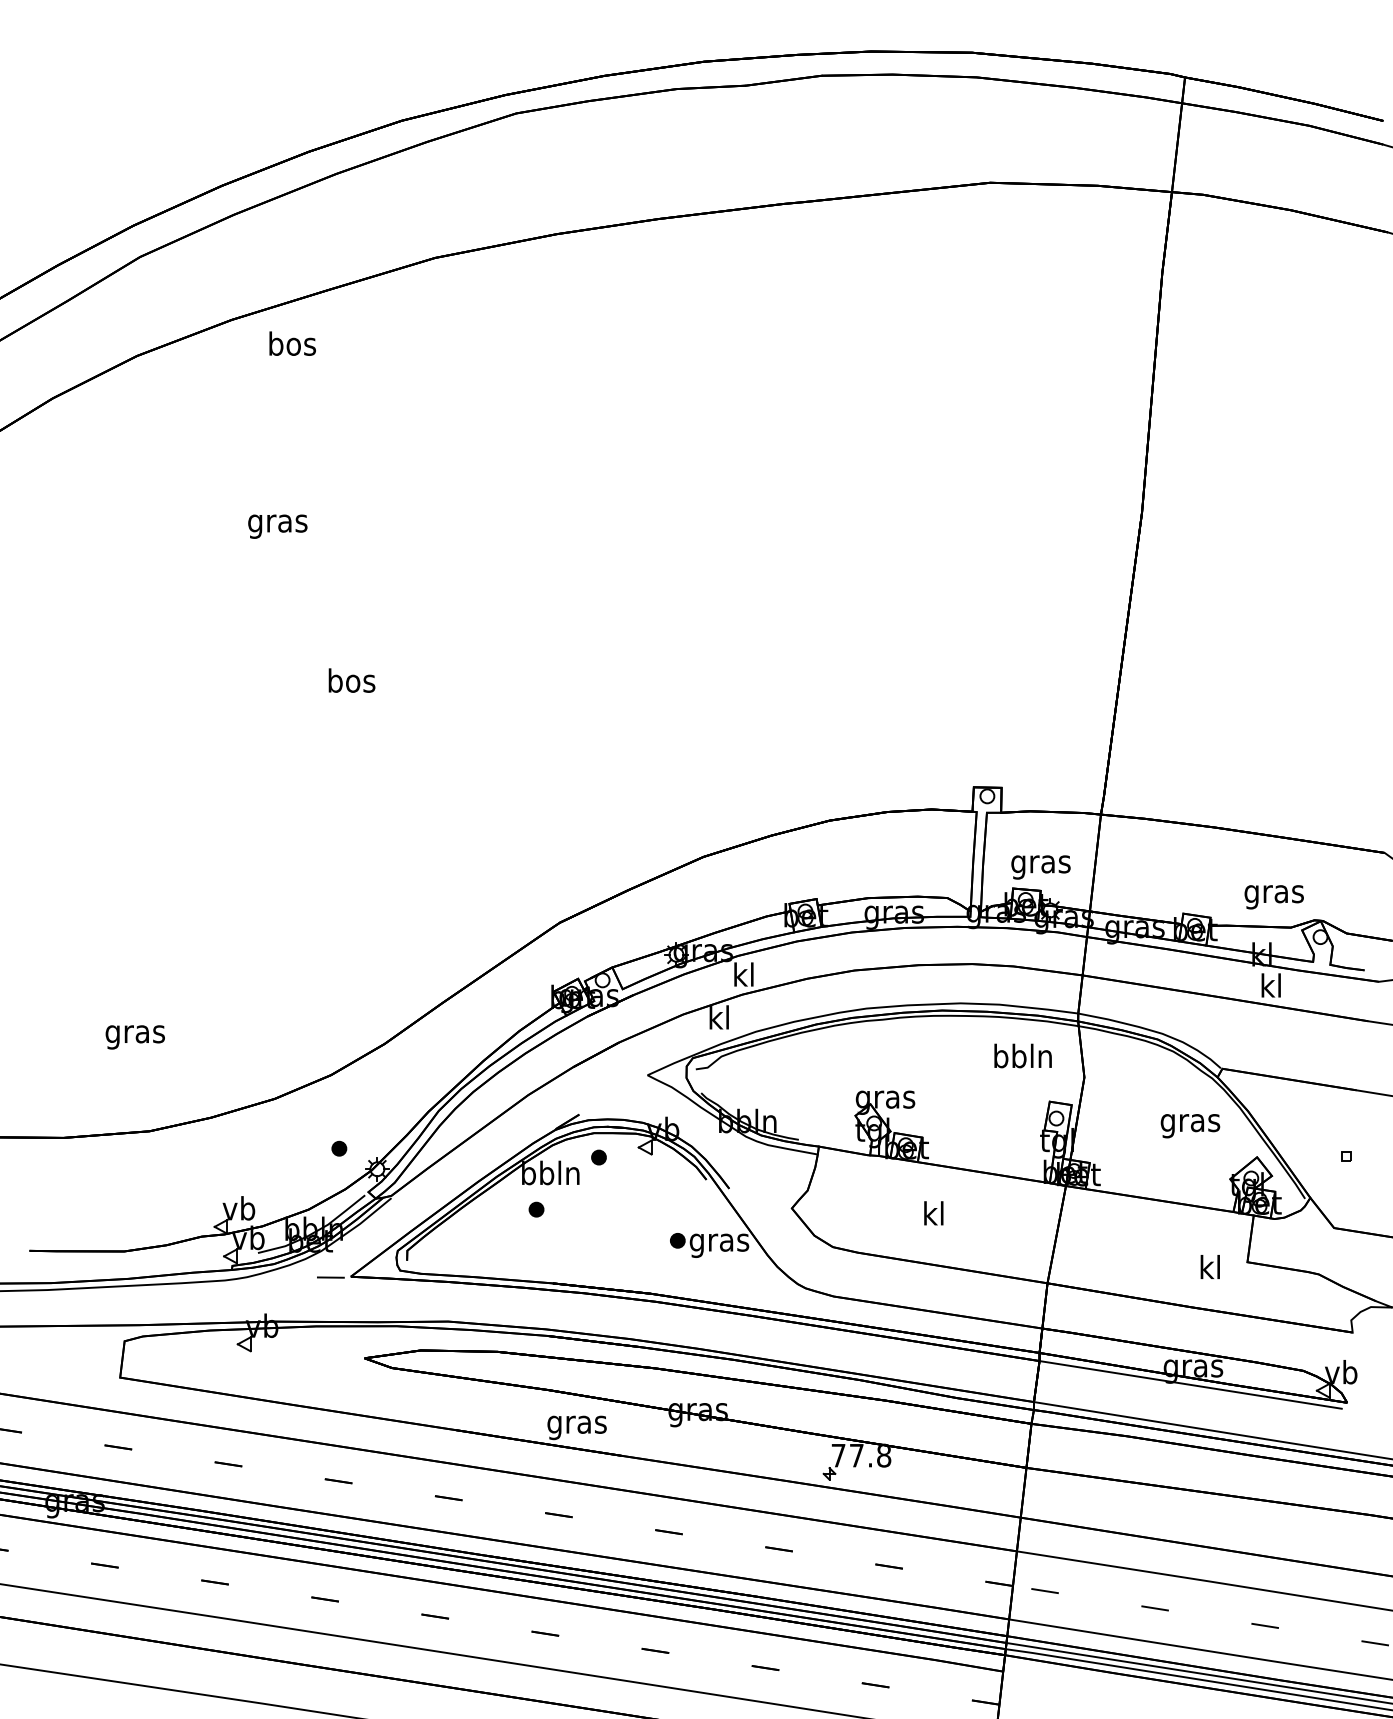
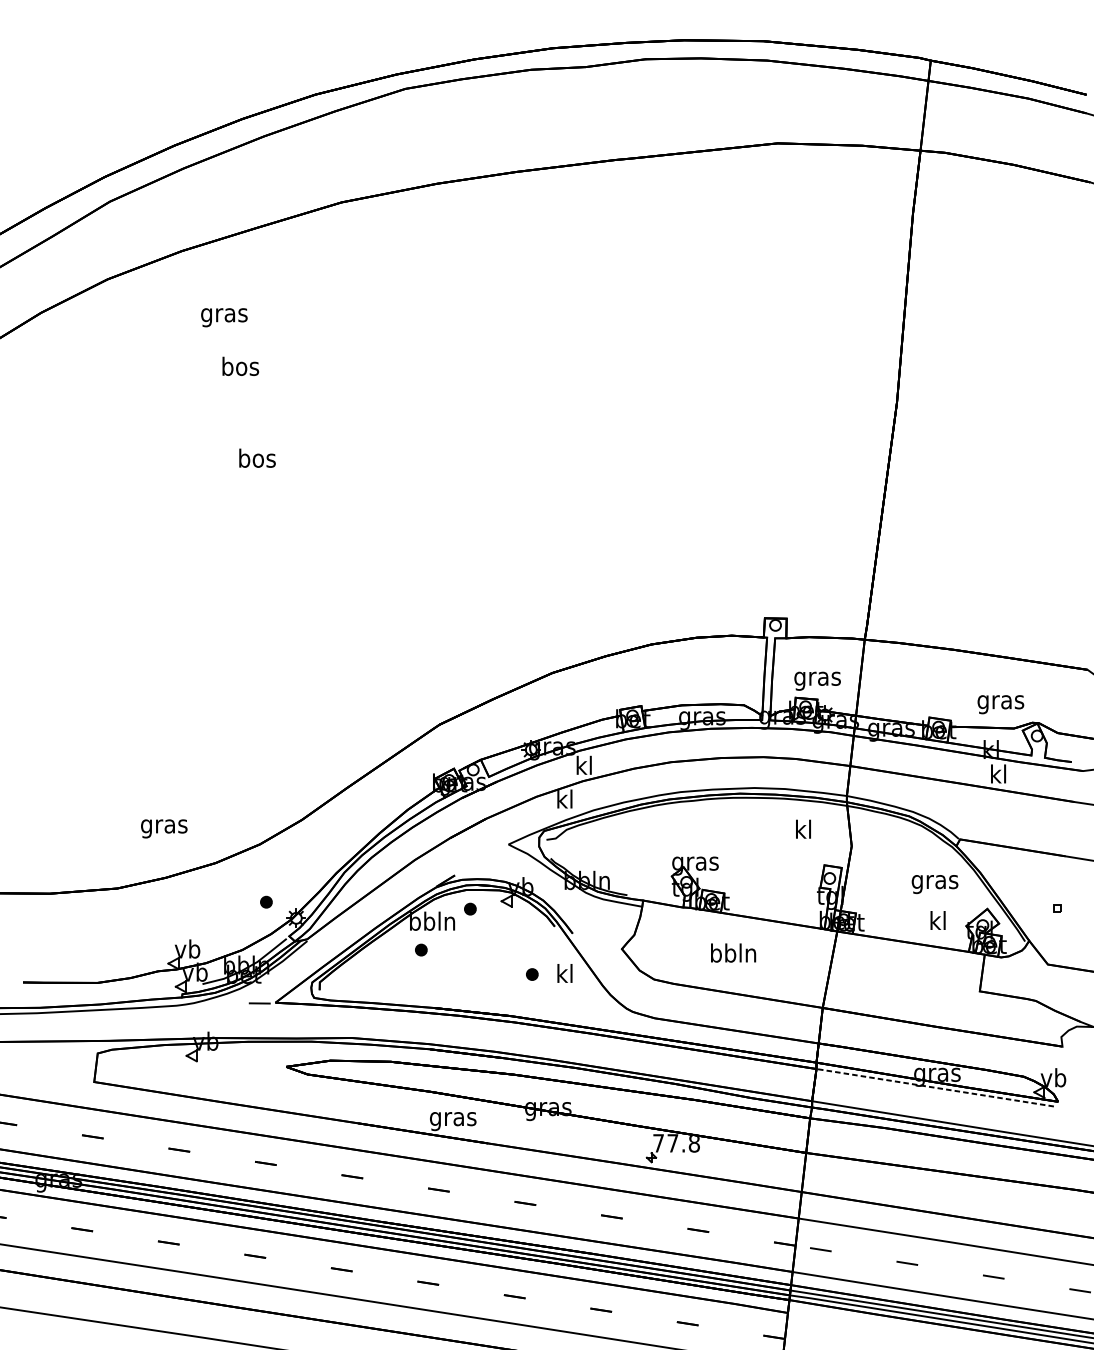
text: (292, 343) -> (240, 366), moved
text: (277, 526) -> (224, 317), moved
text: (351, 680) -> (257, 458), moved
text: (134, 1037) -> (163, 828), moved
text: (1022, 1055) -> (803, 828), bbln -> kl
text: (933, 1213) -> (733, 953), kl -> bbln
text: (719, 1242) -> (565, 975), gras -> kl
text: (1209, 1266) -> (937, 920), moved
line: (1190, 1384) -> (935, 1087), solid -> dashed

